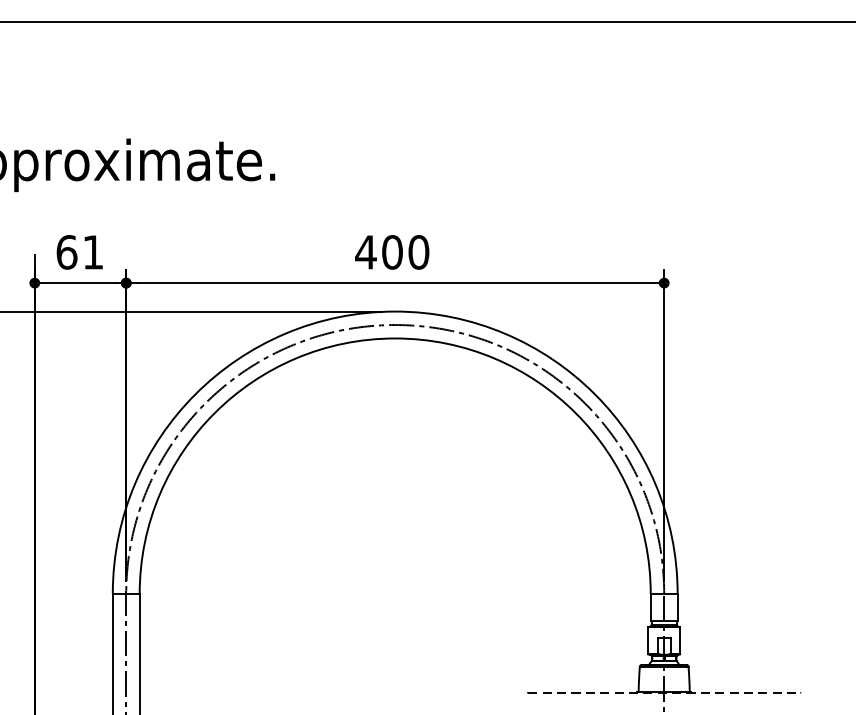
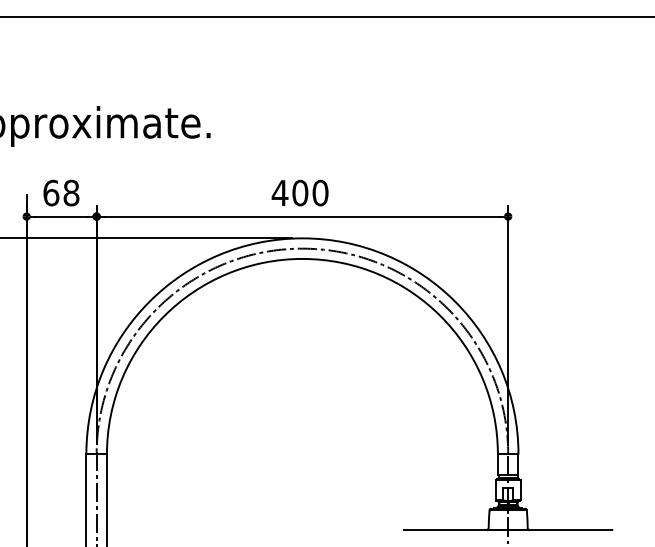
text: (93, 251) -> (71, 192), 61 -> 68
line: (664, 693) -> (508, 530), dashed -> solid

